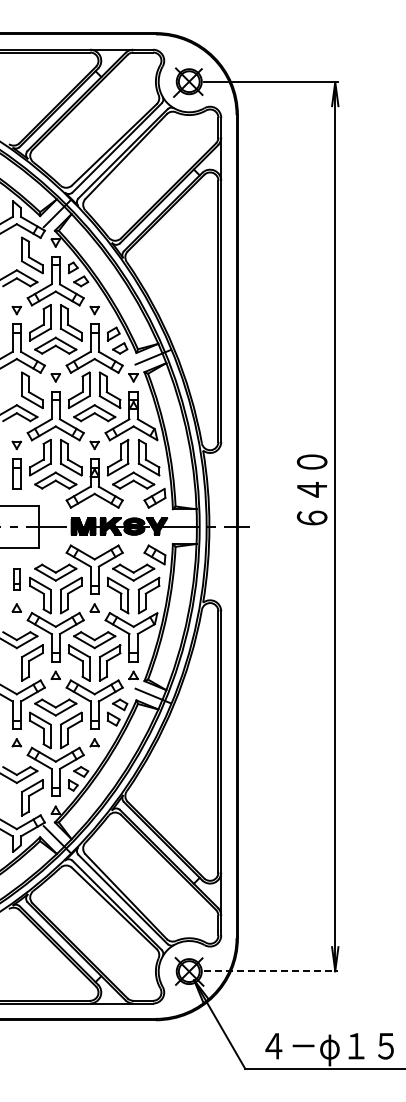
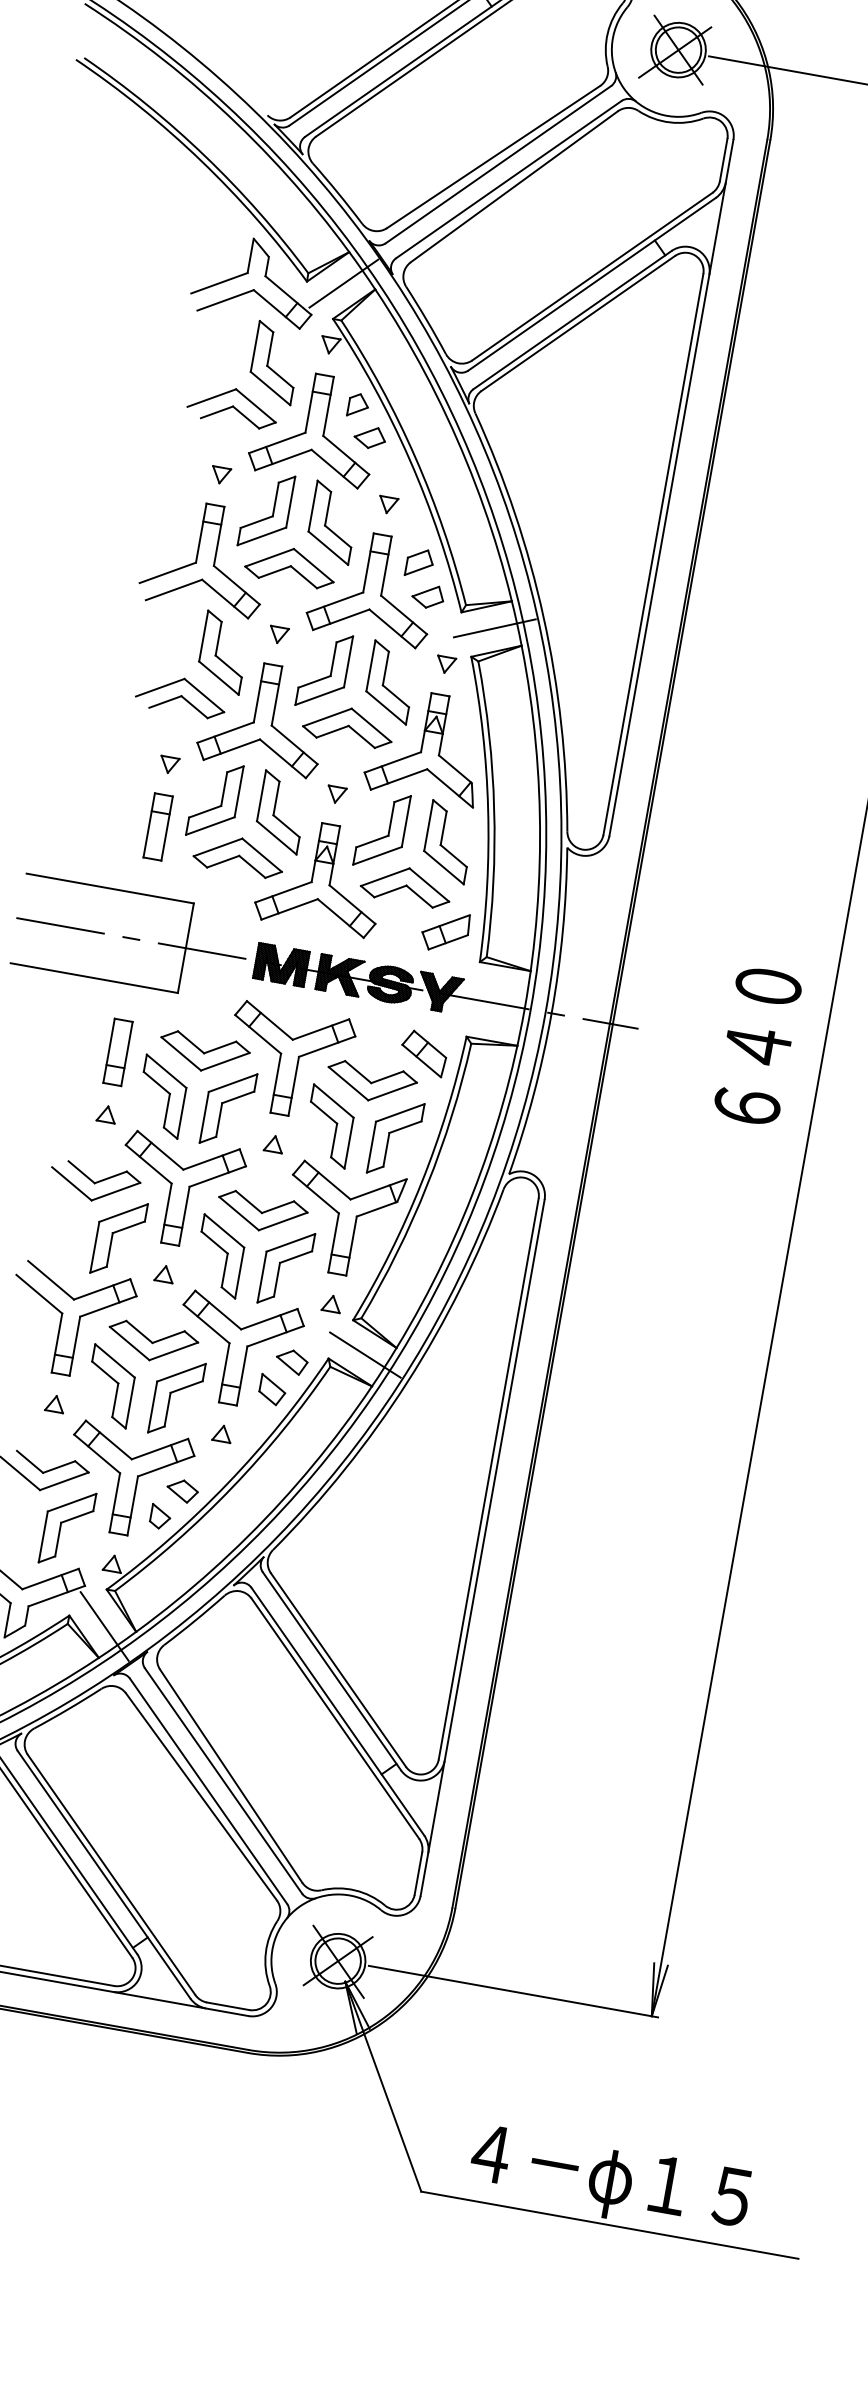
text: (312, 489) -> (758, 1045), moved
part: (16, 578) -> (117, 1050), size x1.43
line: (271, 971) -> (514, 1992), dashed -> solid

